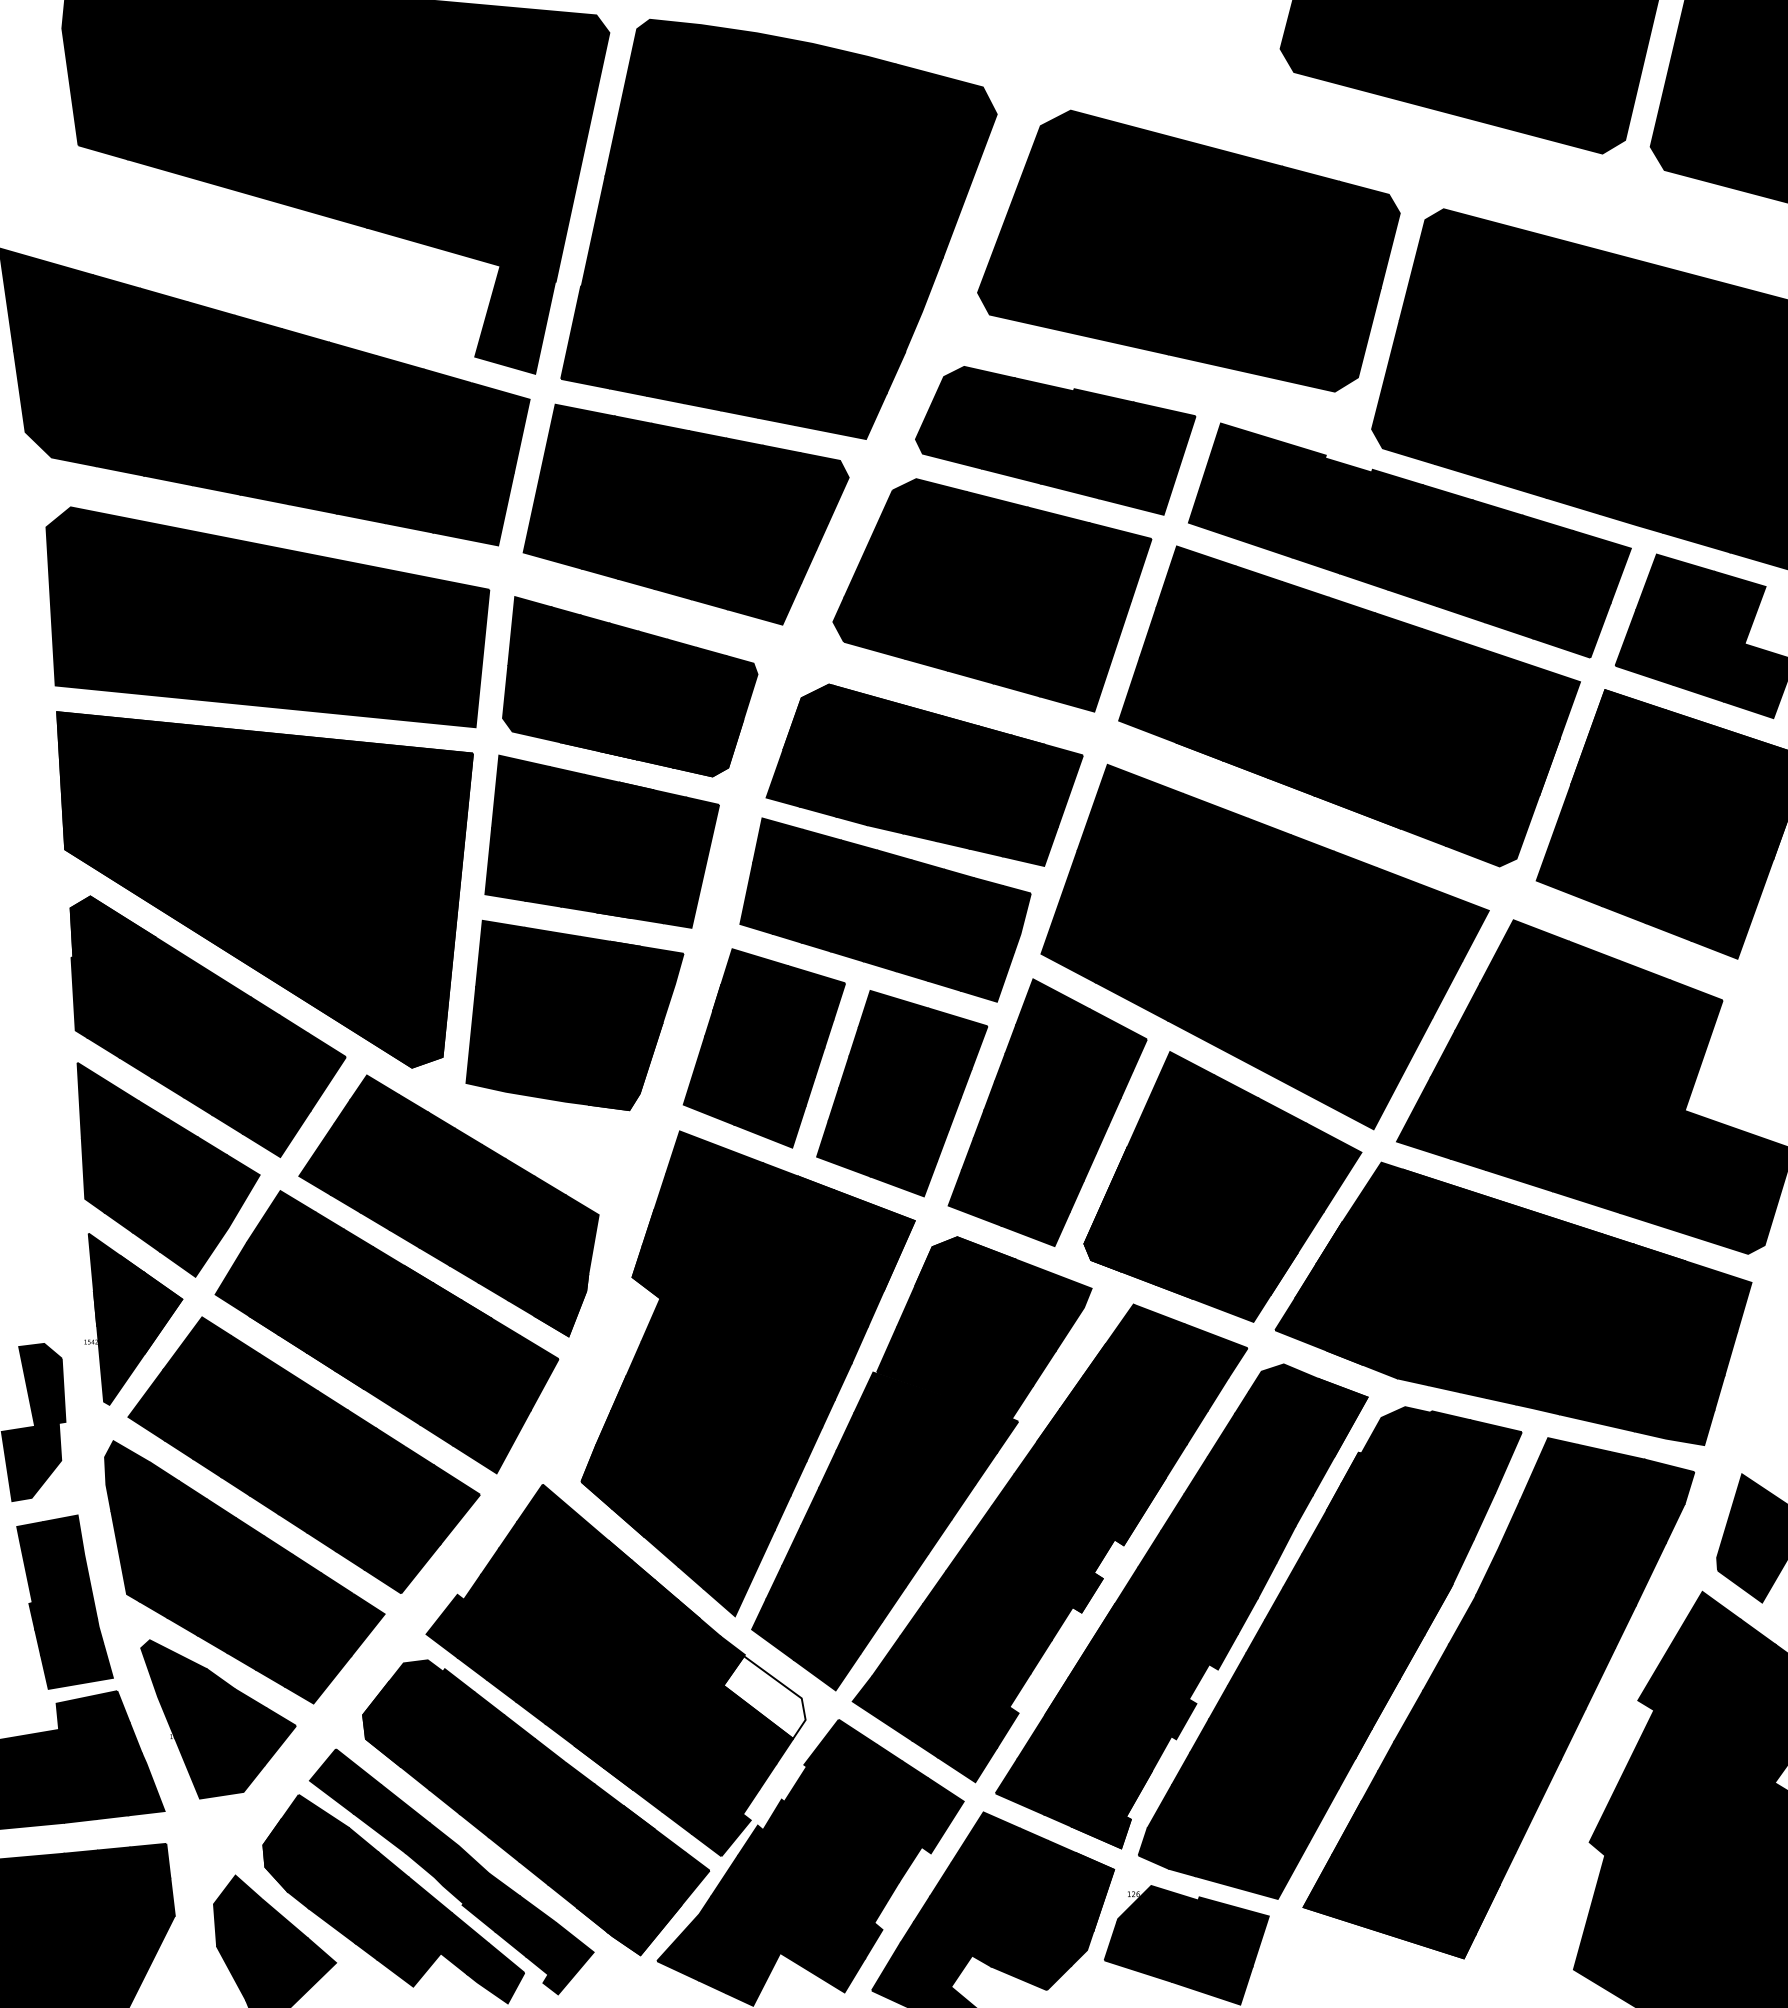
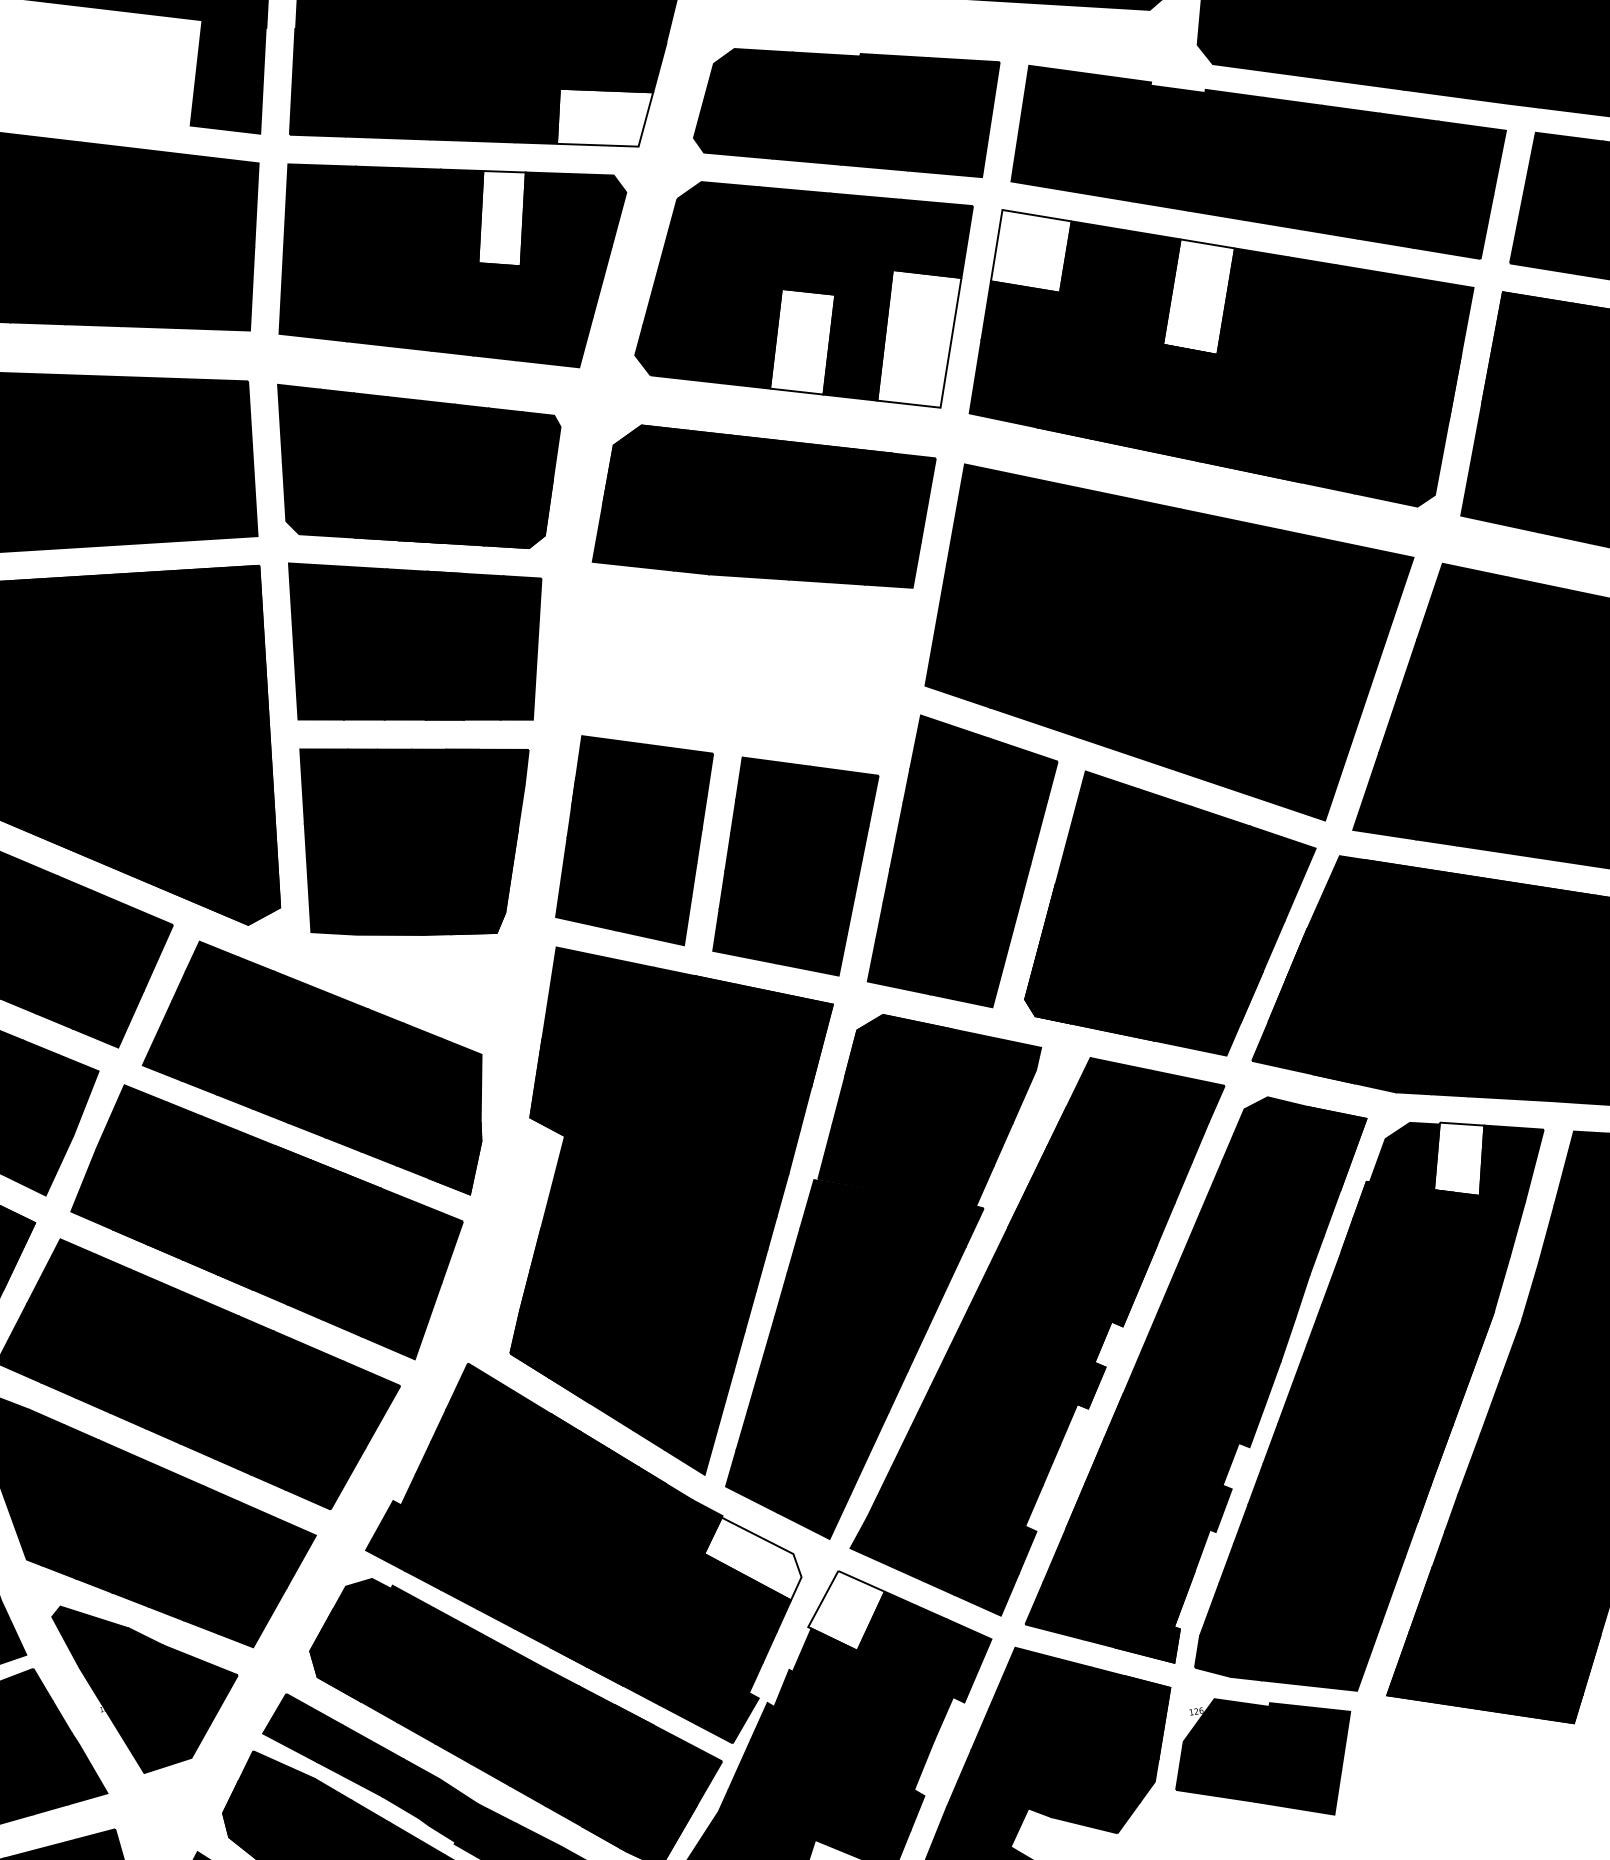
fill: (840, 407) -> (604, 116), removed
fill: (735, 482) -> (501, 218), removed
fill: (1196, 586) -> (1031, 250), removed
fill: (982, 633) -> (802, 341), removed
fill: (1085, 647) -> (919, 338), removed
fill: (1336, 650) -> (1197, 296), removed
part: (885, 909) -> (744, 664), removed
fill: (1443, 1446) -> (1459, 1159), removed
fill: (840, 1755) -> (846, 1610), removed

